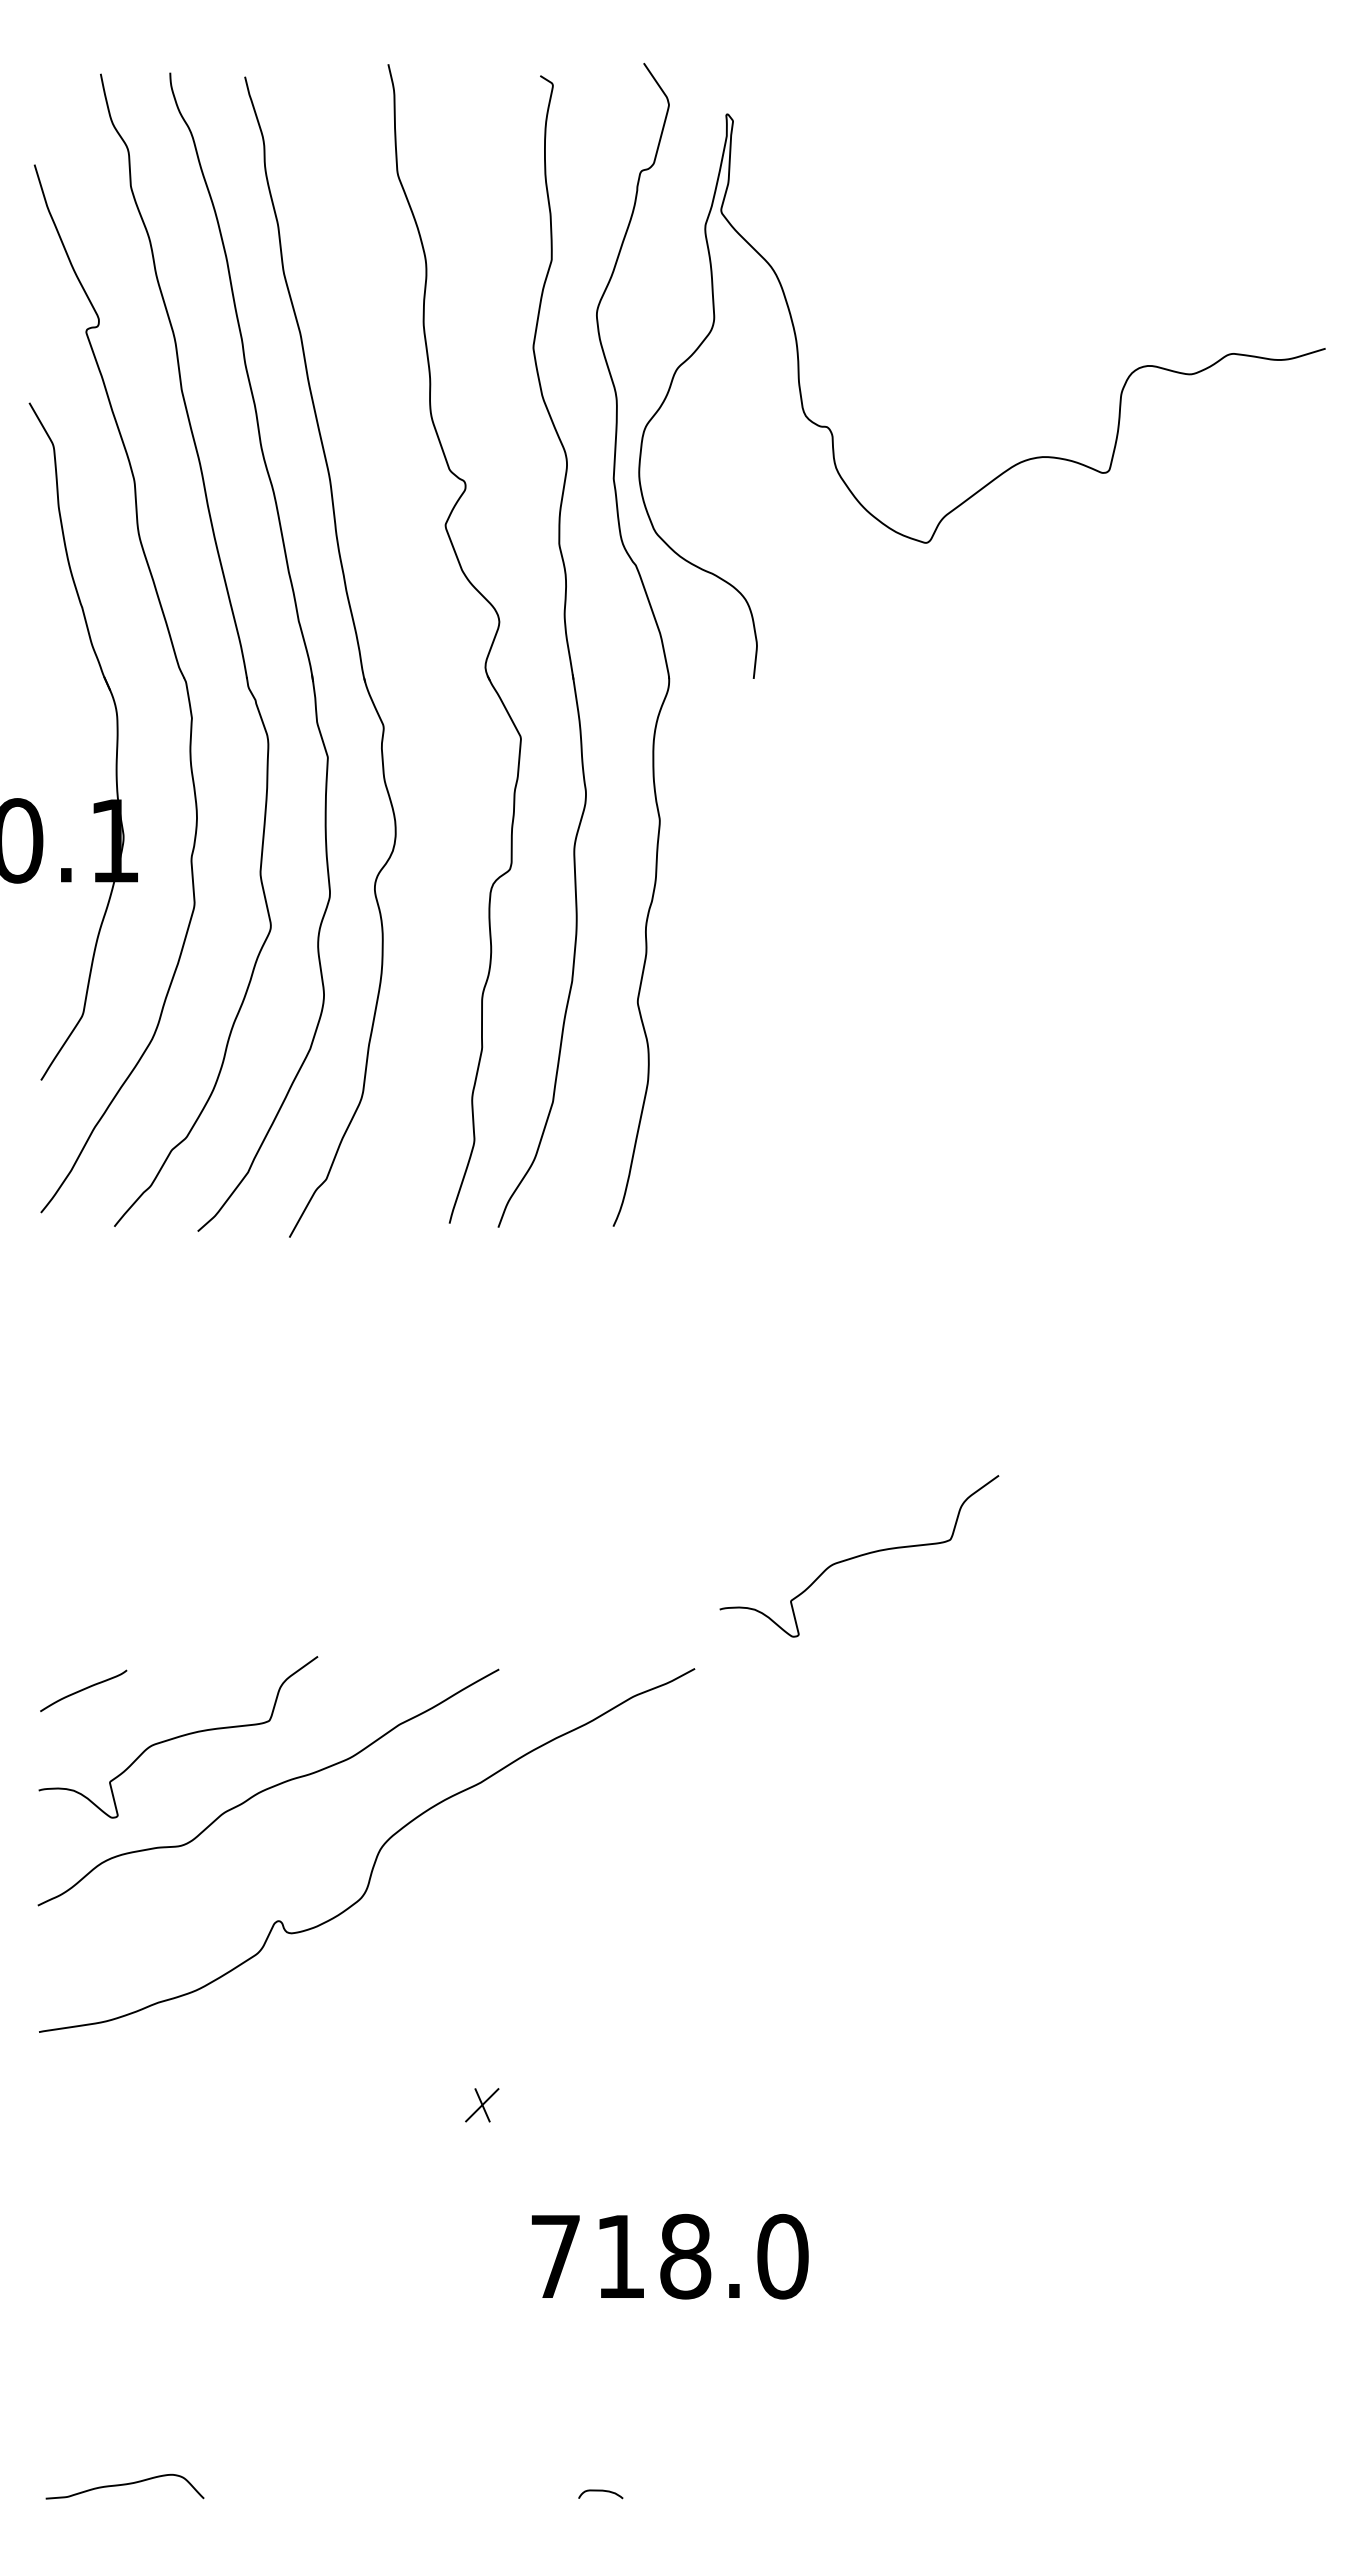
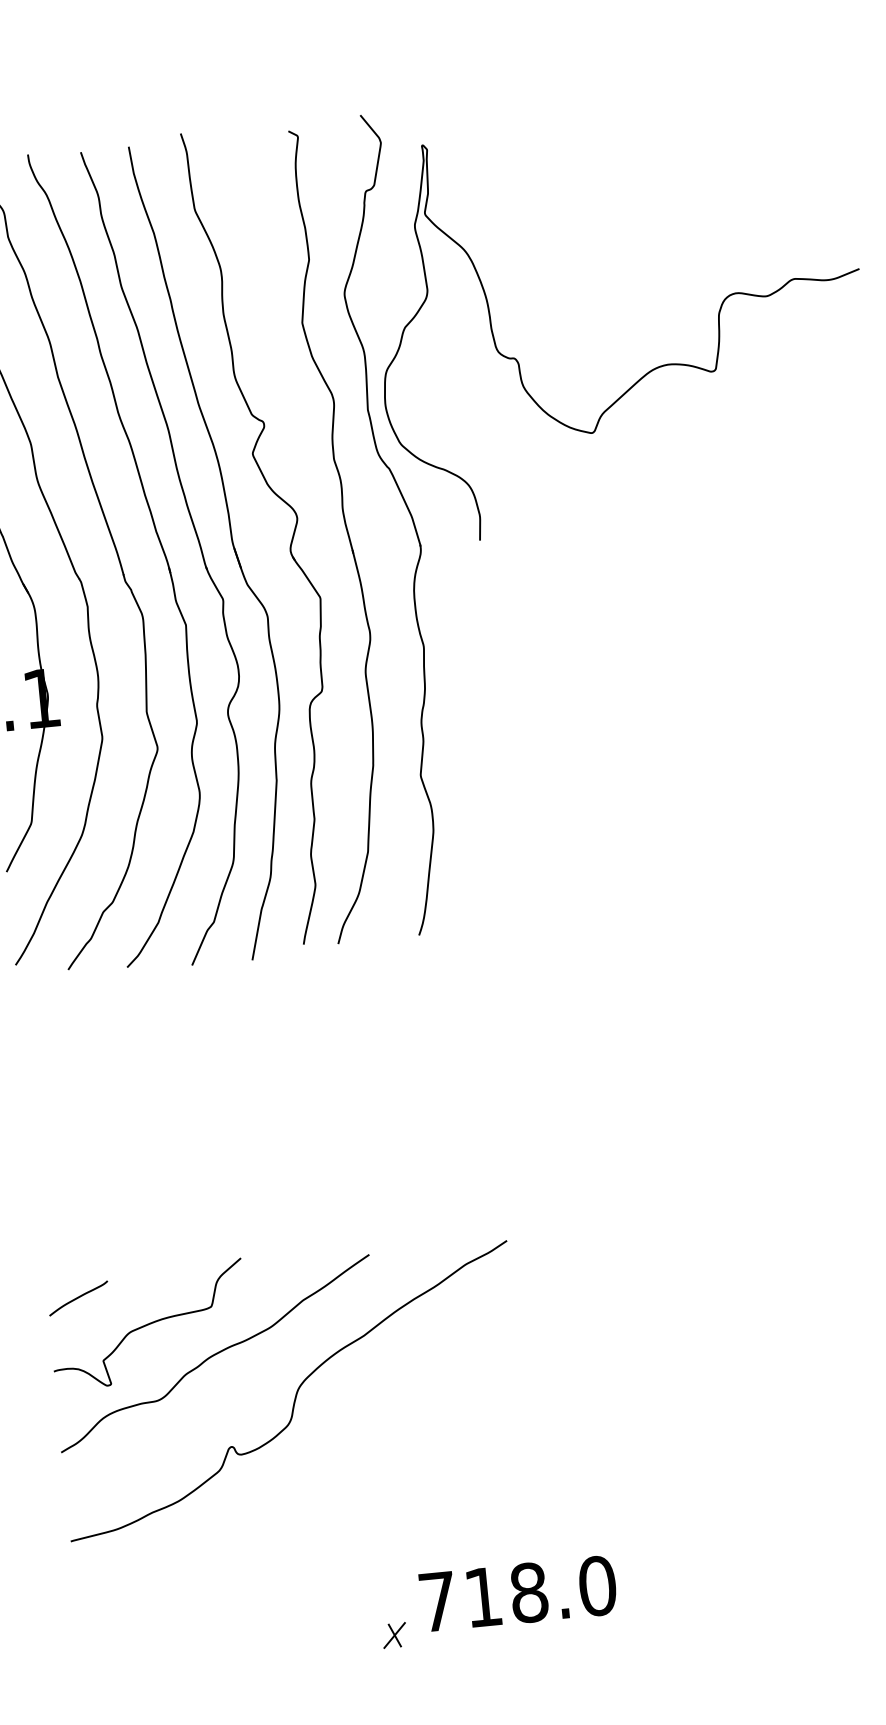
part: (404, 652) -> (232, 546), added
curve: (859, 1556) -> (614, 1150), removed
part: (482, 2105) -> (394, 1635), moved
text: (669, 2256) -> (517, 1593), moved

